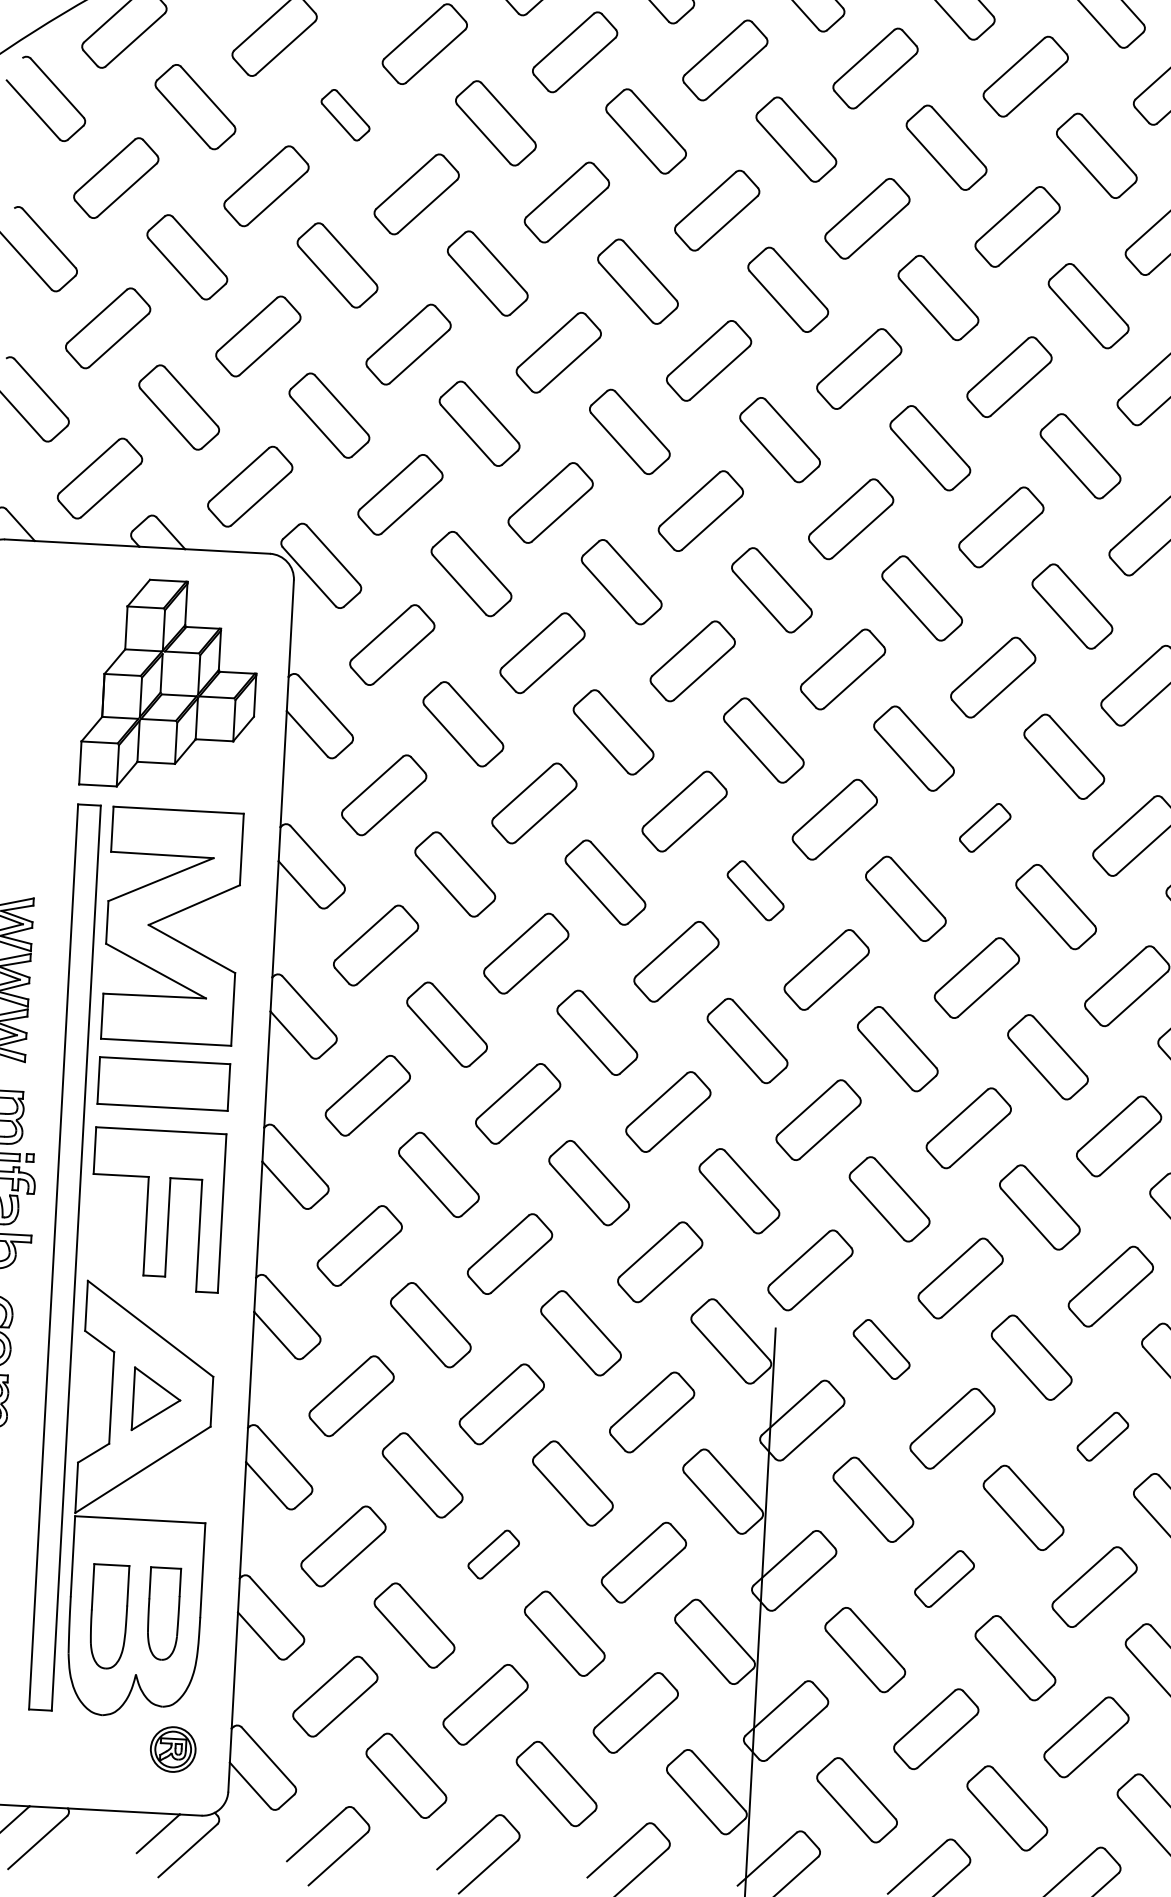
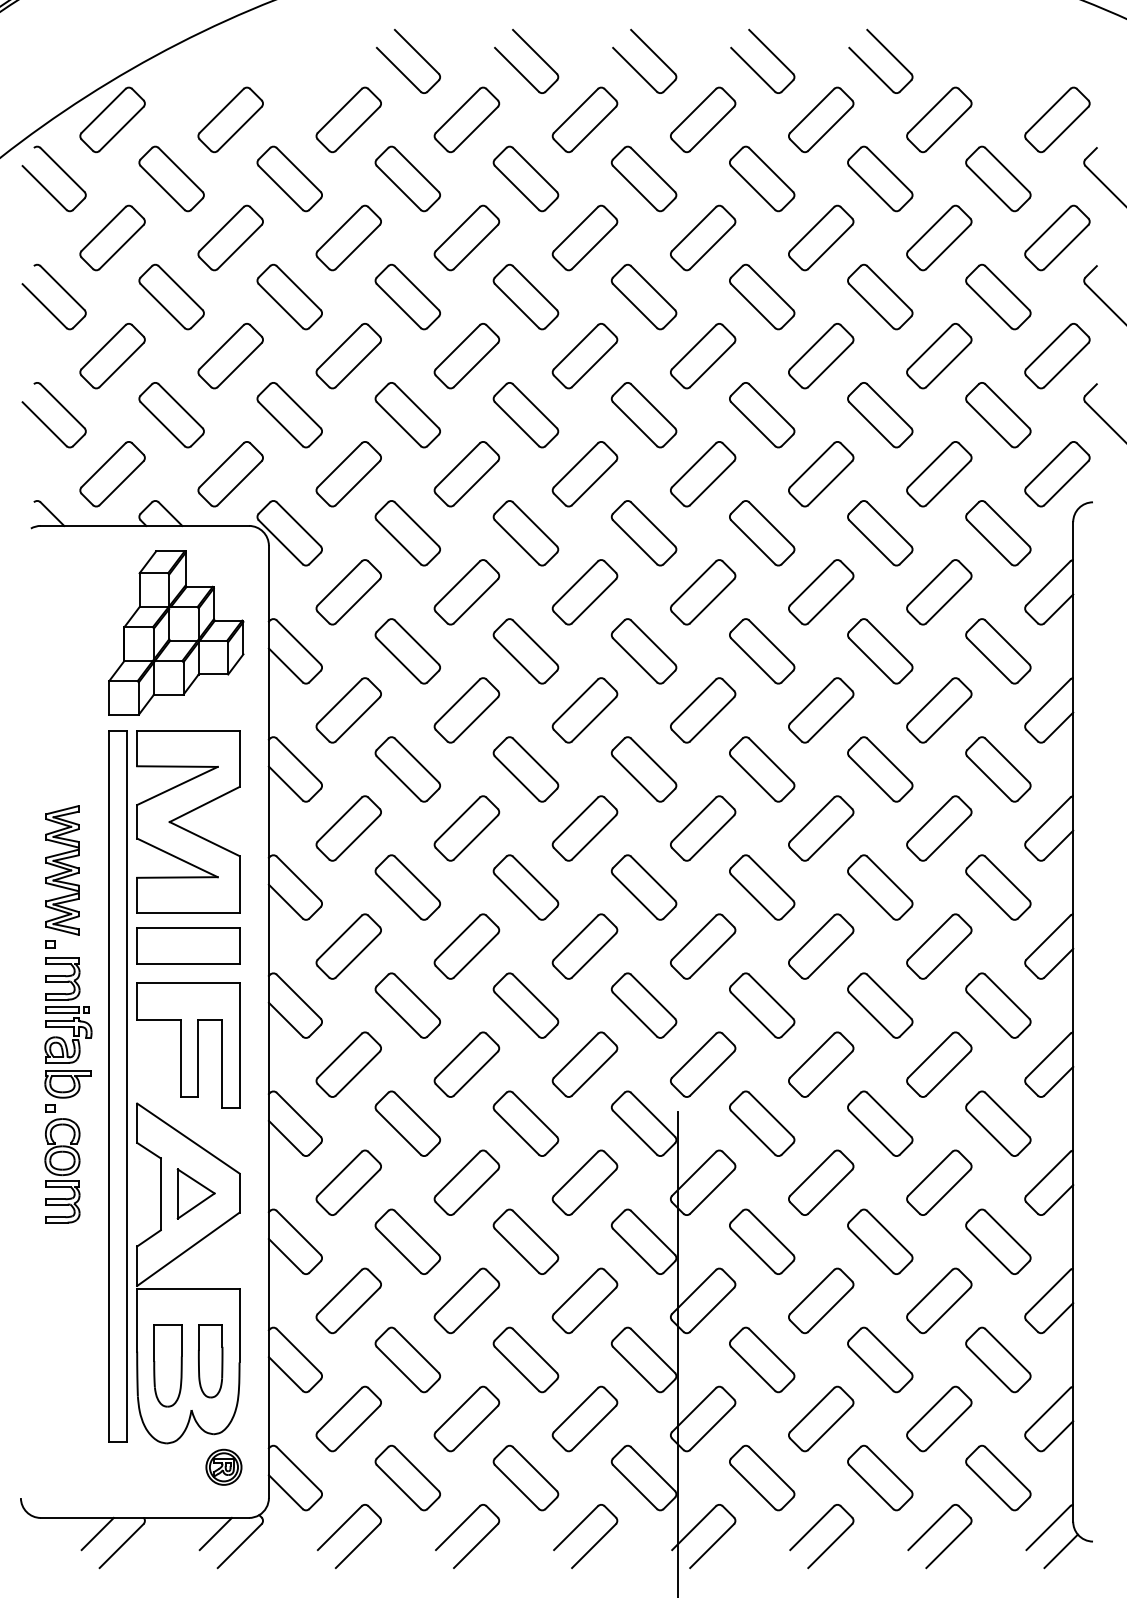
part: (345, 114) -> (289, 178), size x1.67
part: (985, 827) -> (821, 710), size x1.67
part: (754, 890) -> (643, 769), size x1.43
part: (881, 1349) -> (762, 1123), size x1.43
part: (1103, 1436) -> (939, 1182), size x1.67
part: (493, 1554) -> (466, 1300), size x1.67
part: (944, 1578) -> (821, 1300), size x1.43

